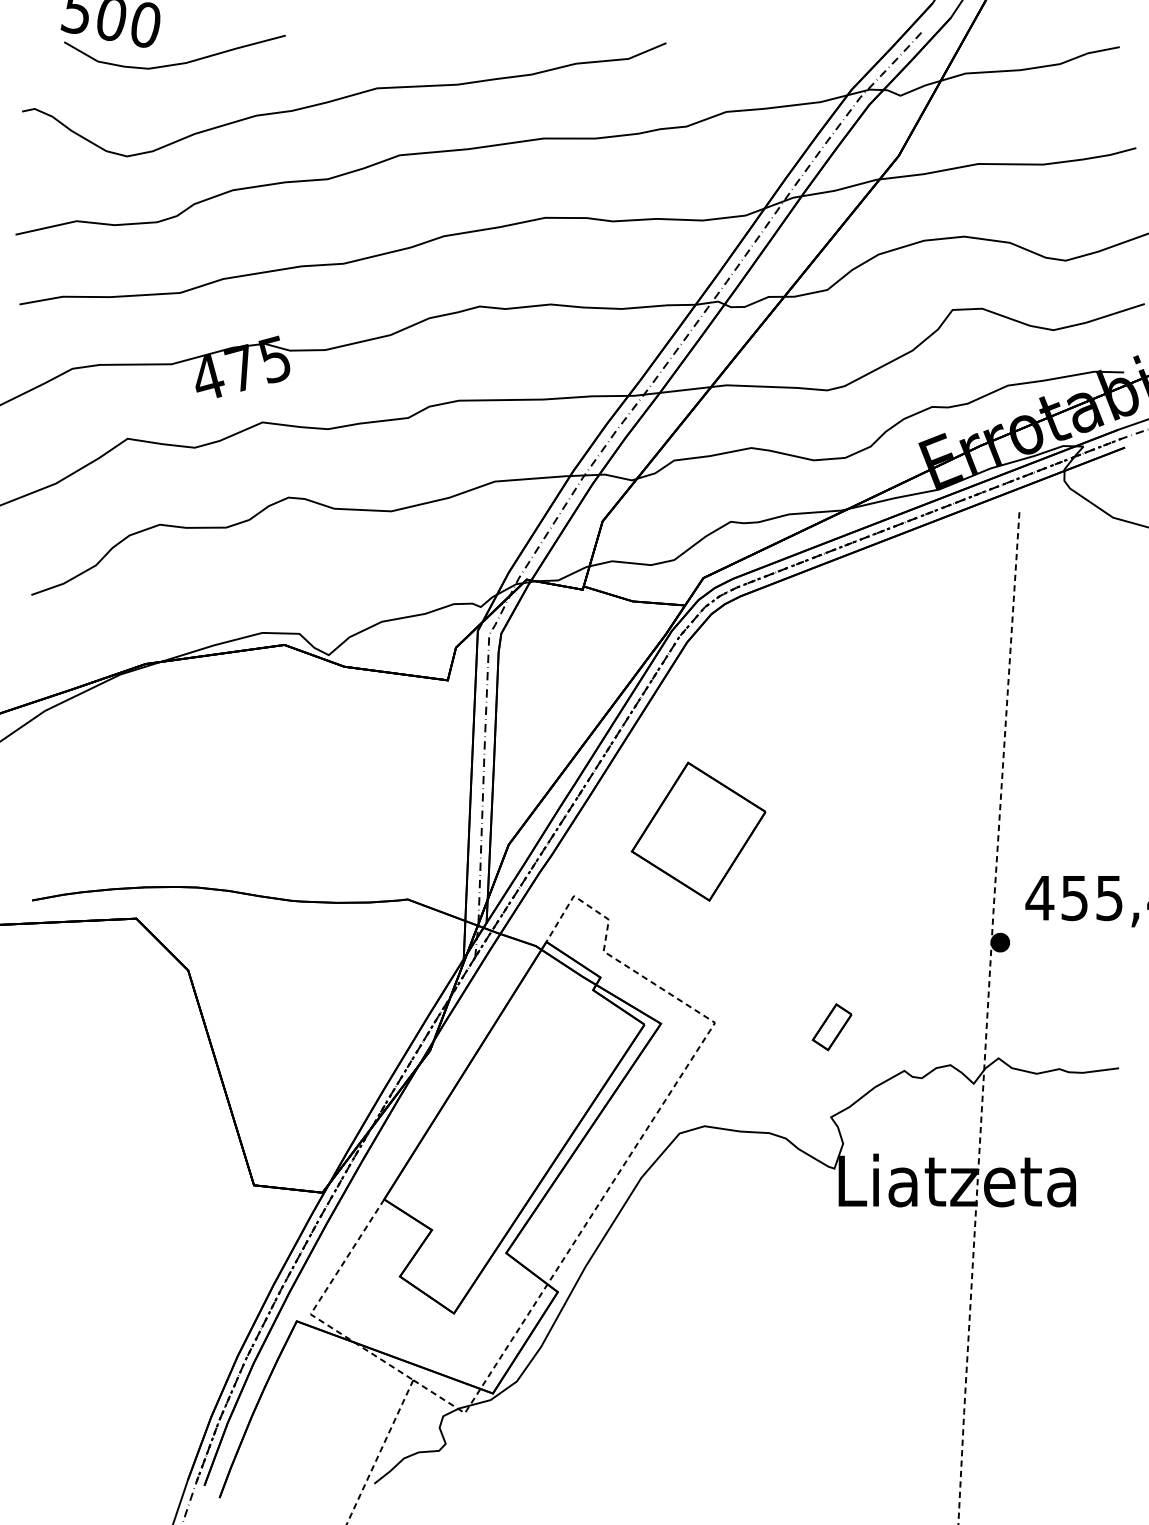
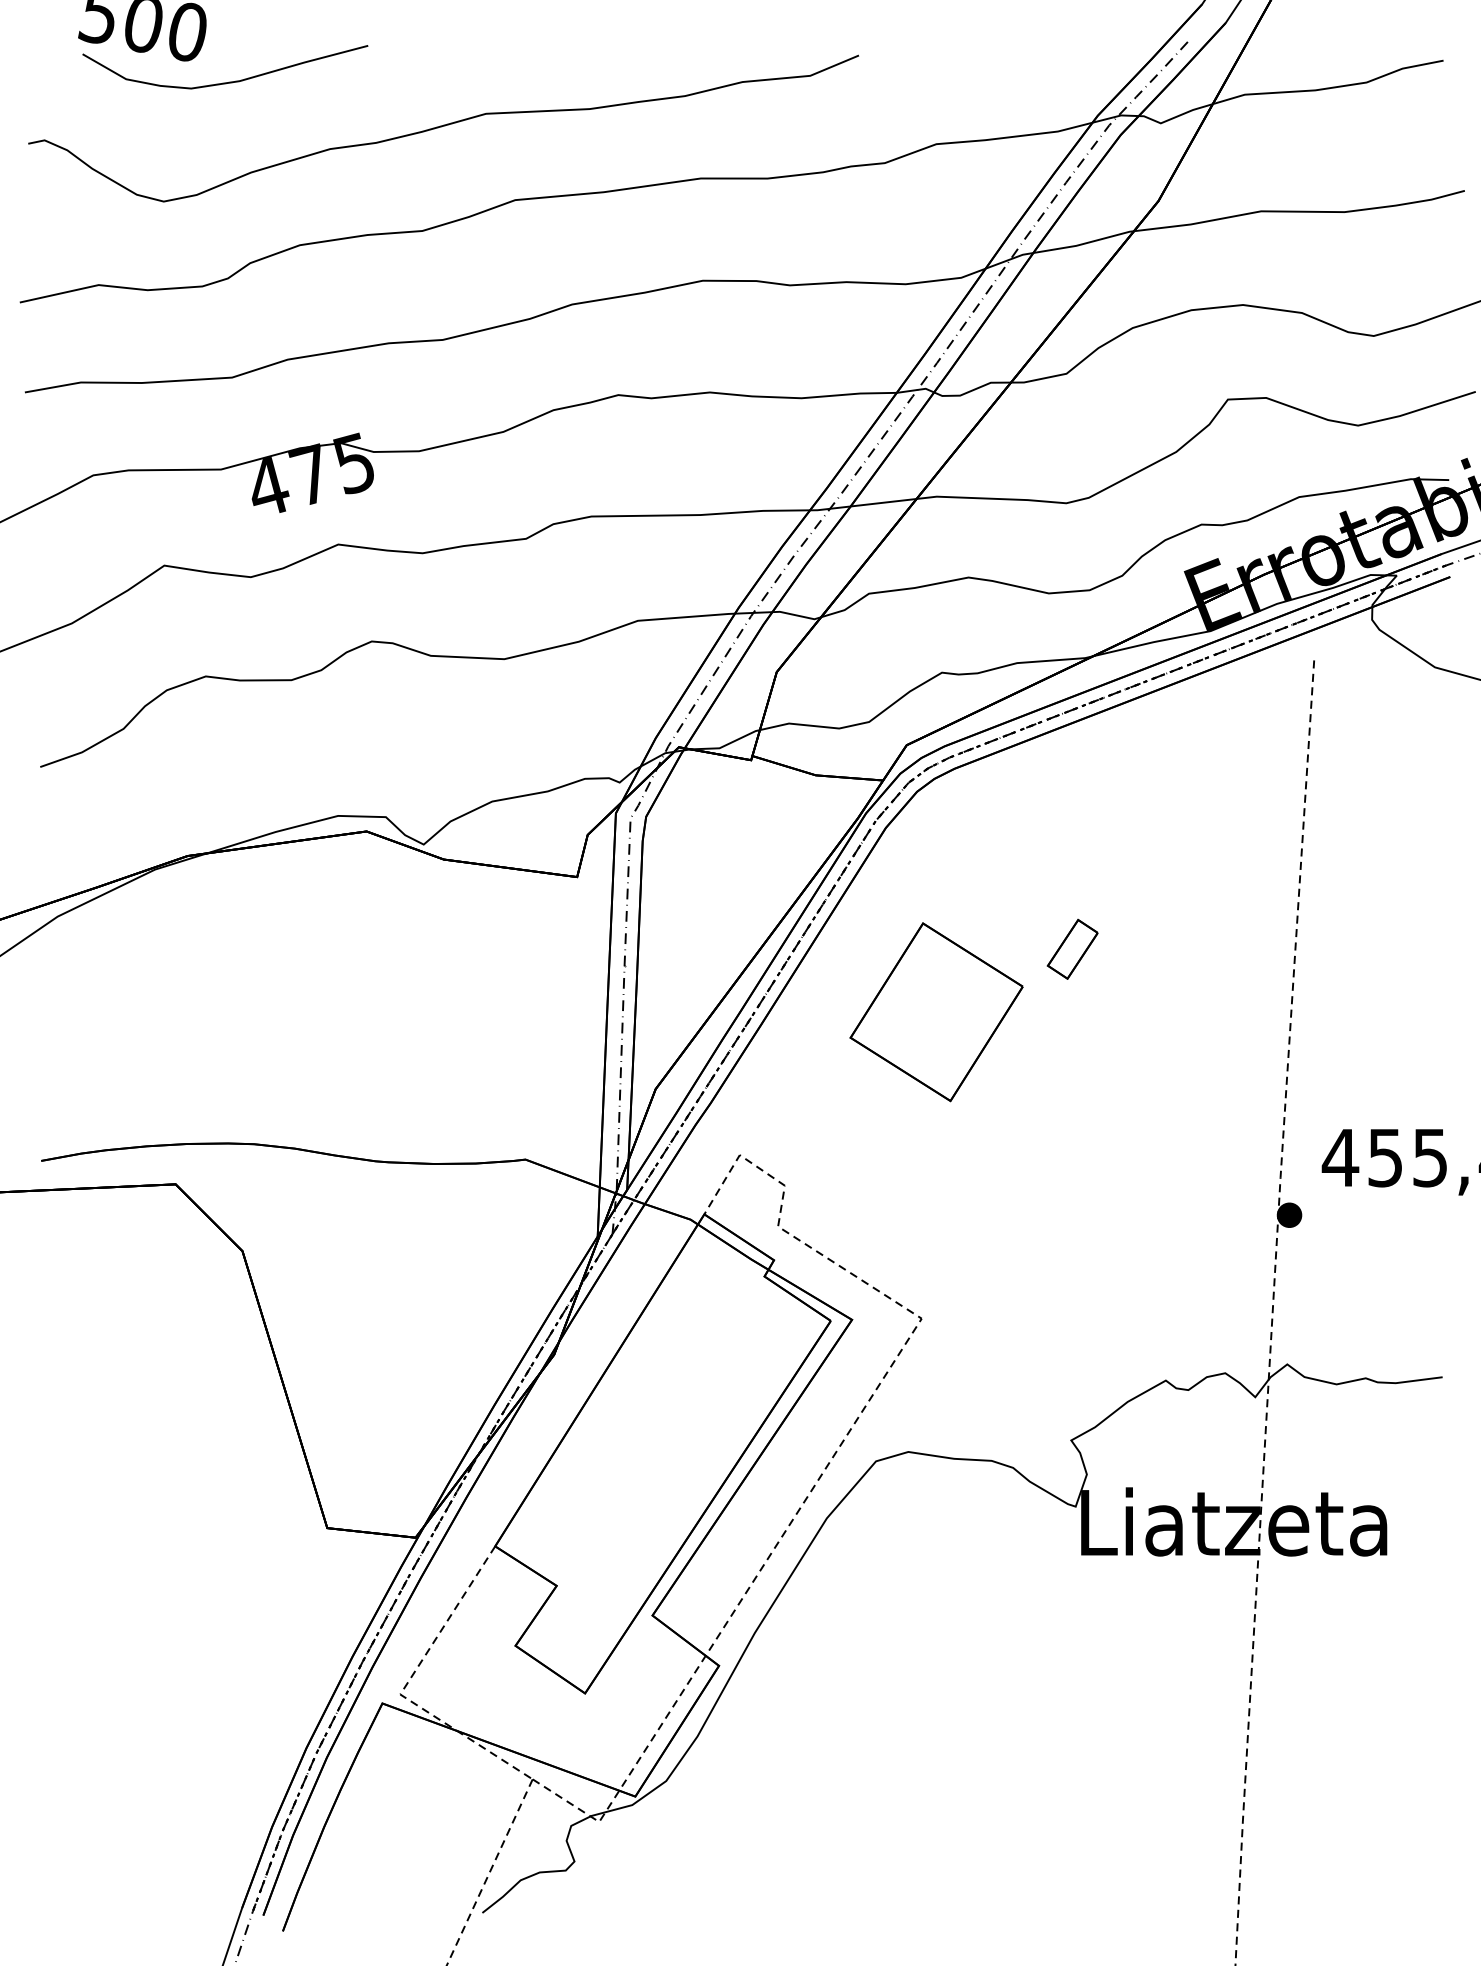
part: (698, 831) -> (936, 1012), moved
part: (831, 1026) -> (1072, 948), moved

